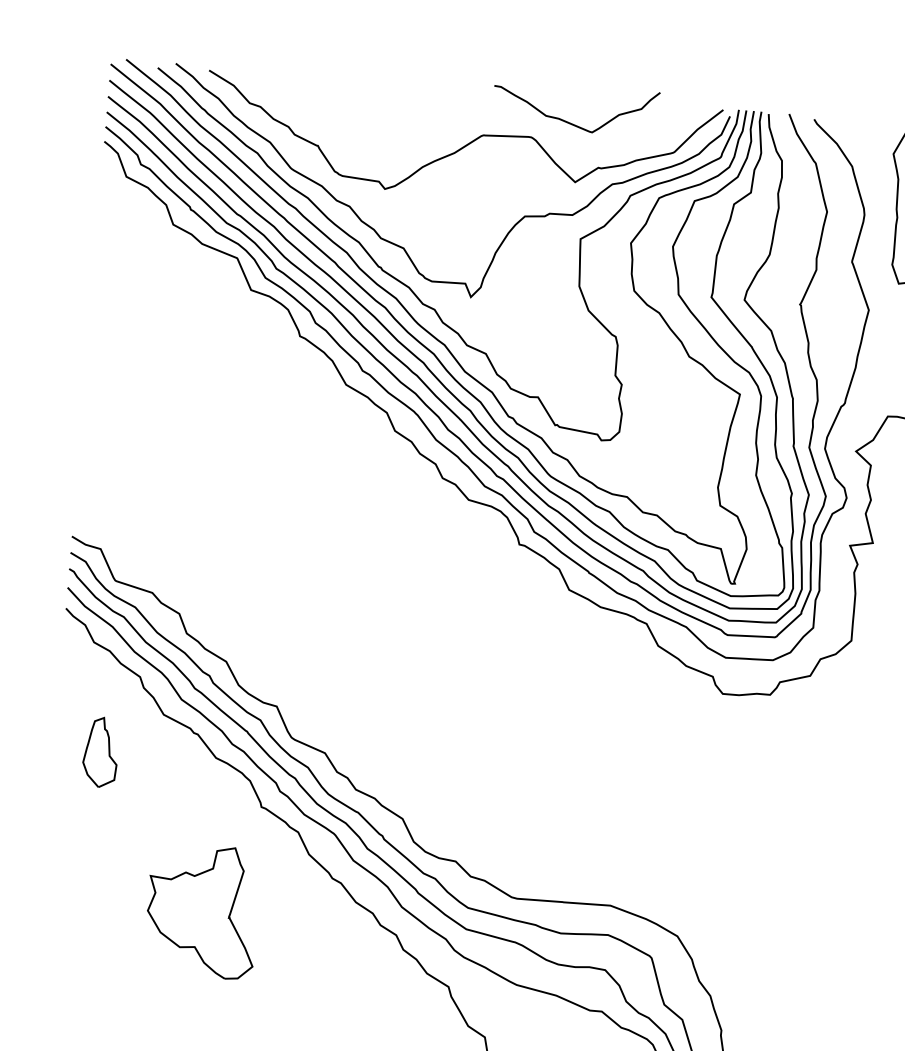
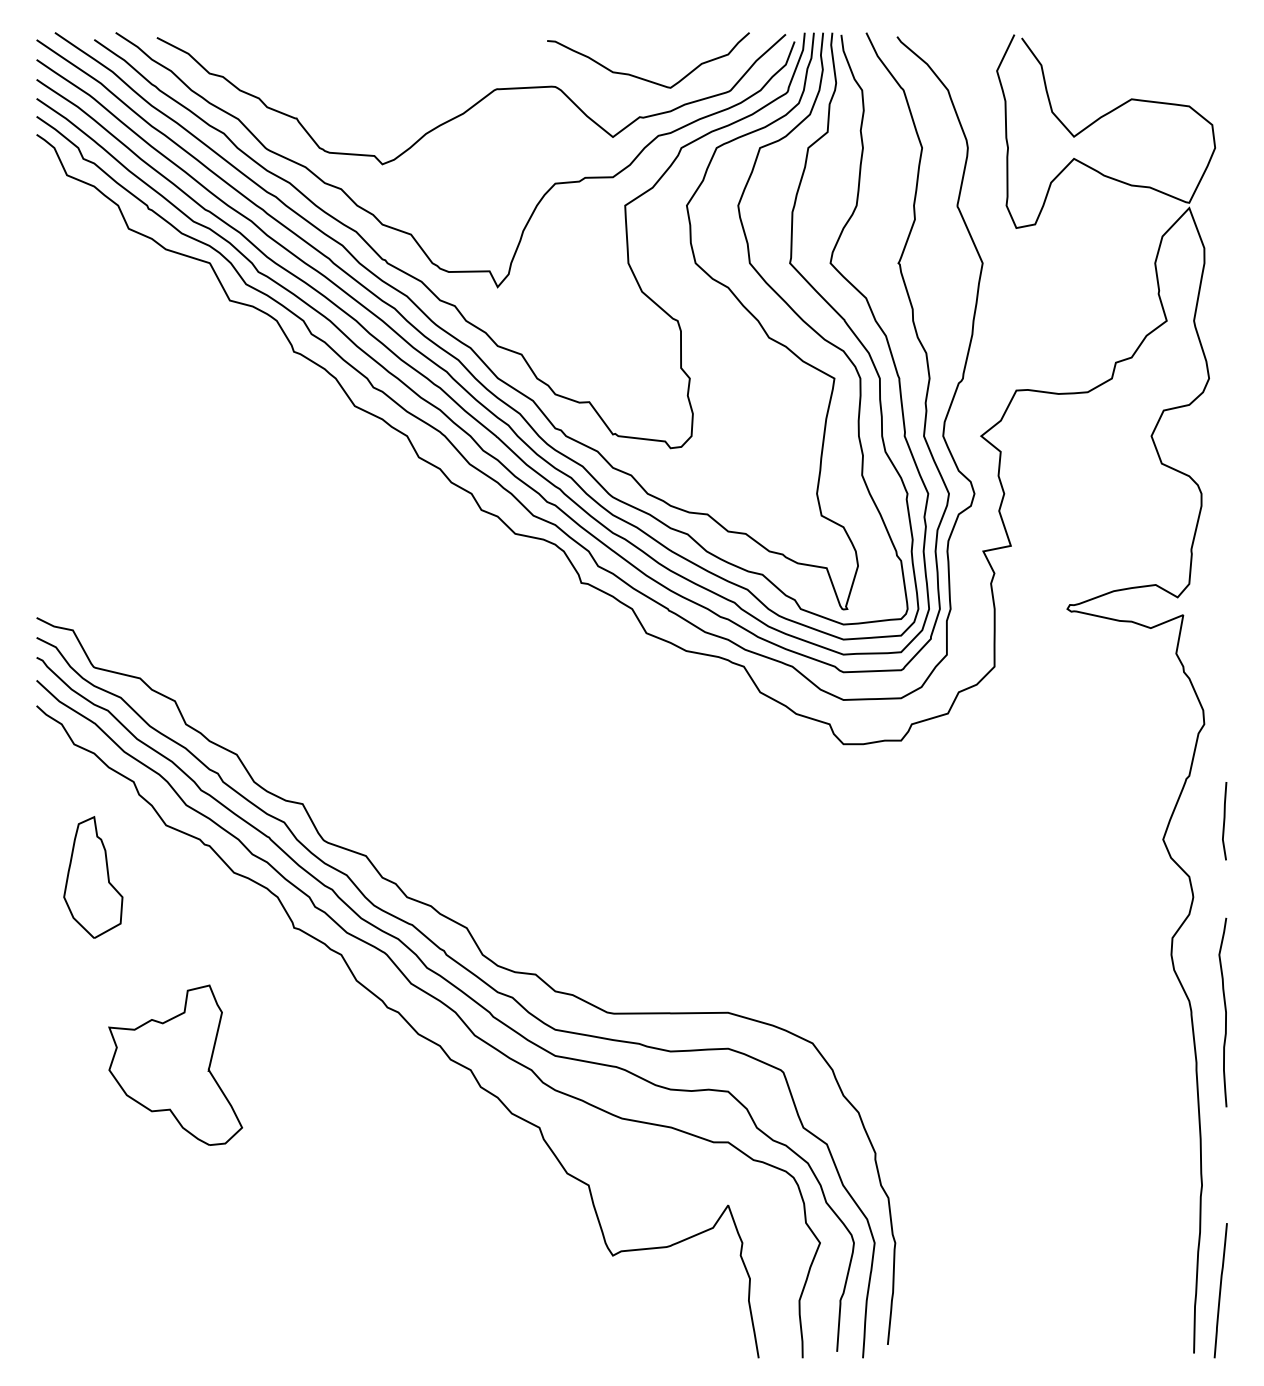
curve: (569, 122) -> (641, 77), moved
part: (100, 752) -> (93, 877), size x1.43
part: (202, 910) -> (175, 1064), moved

